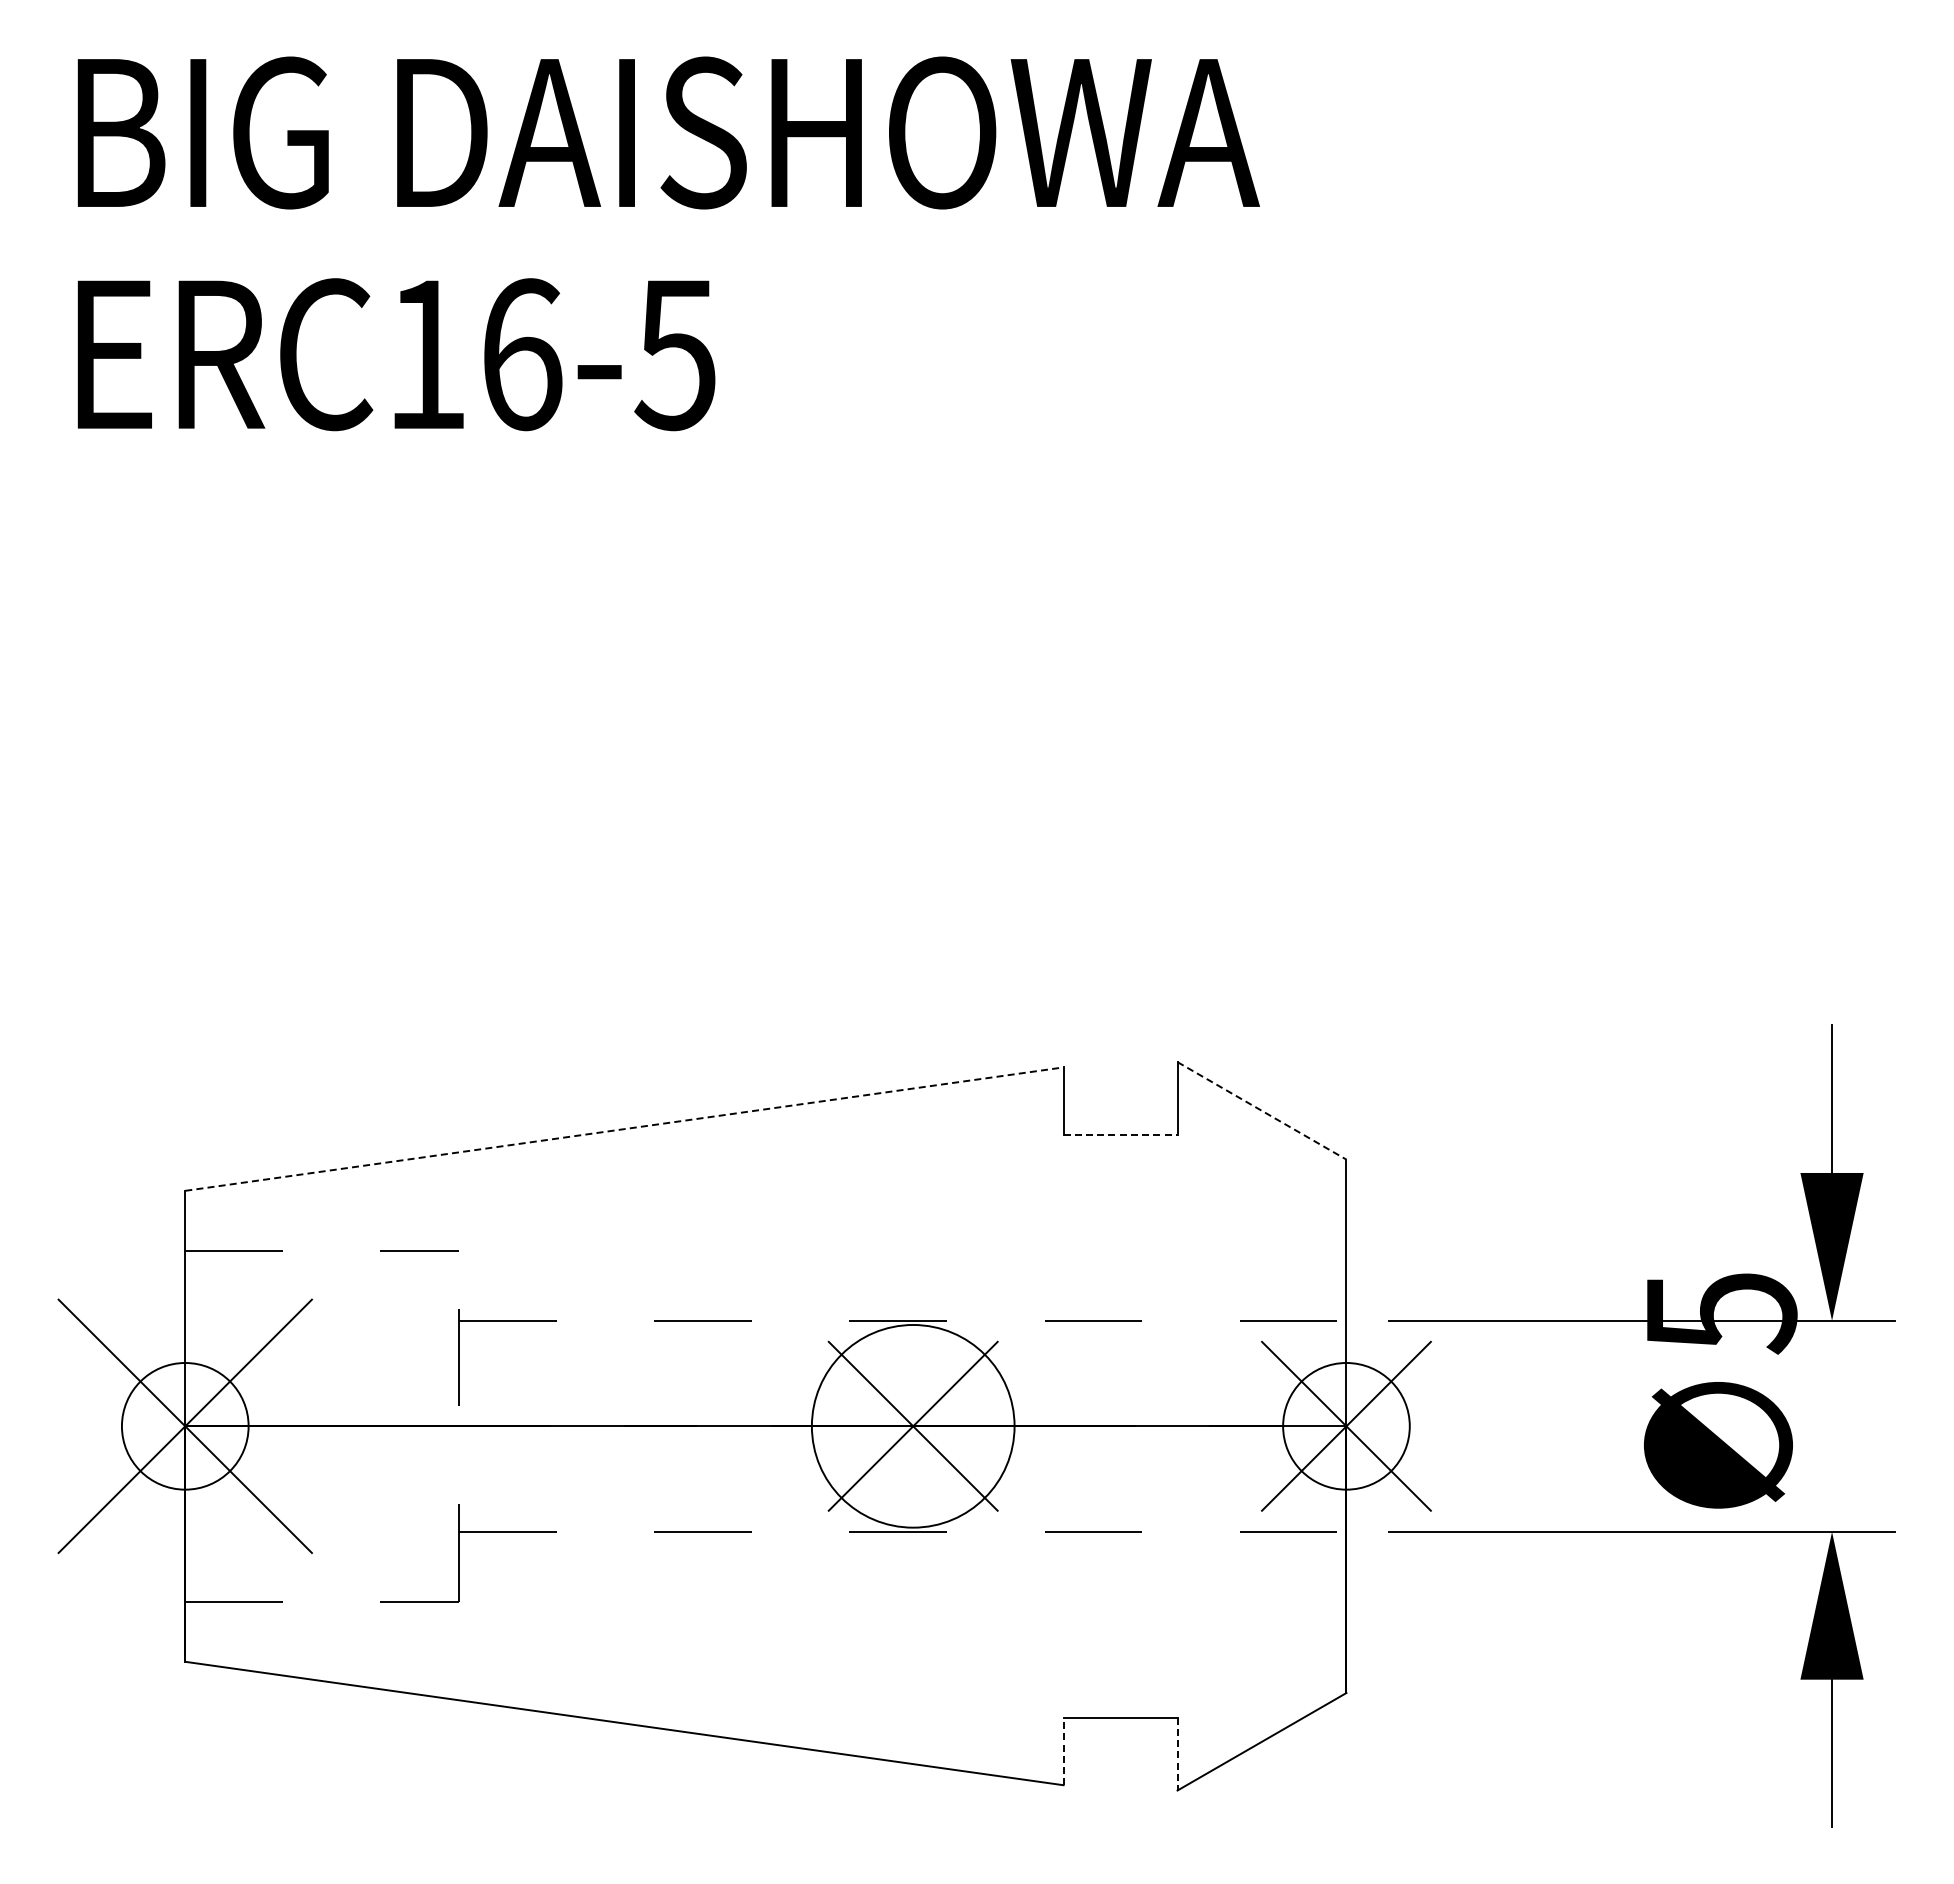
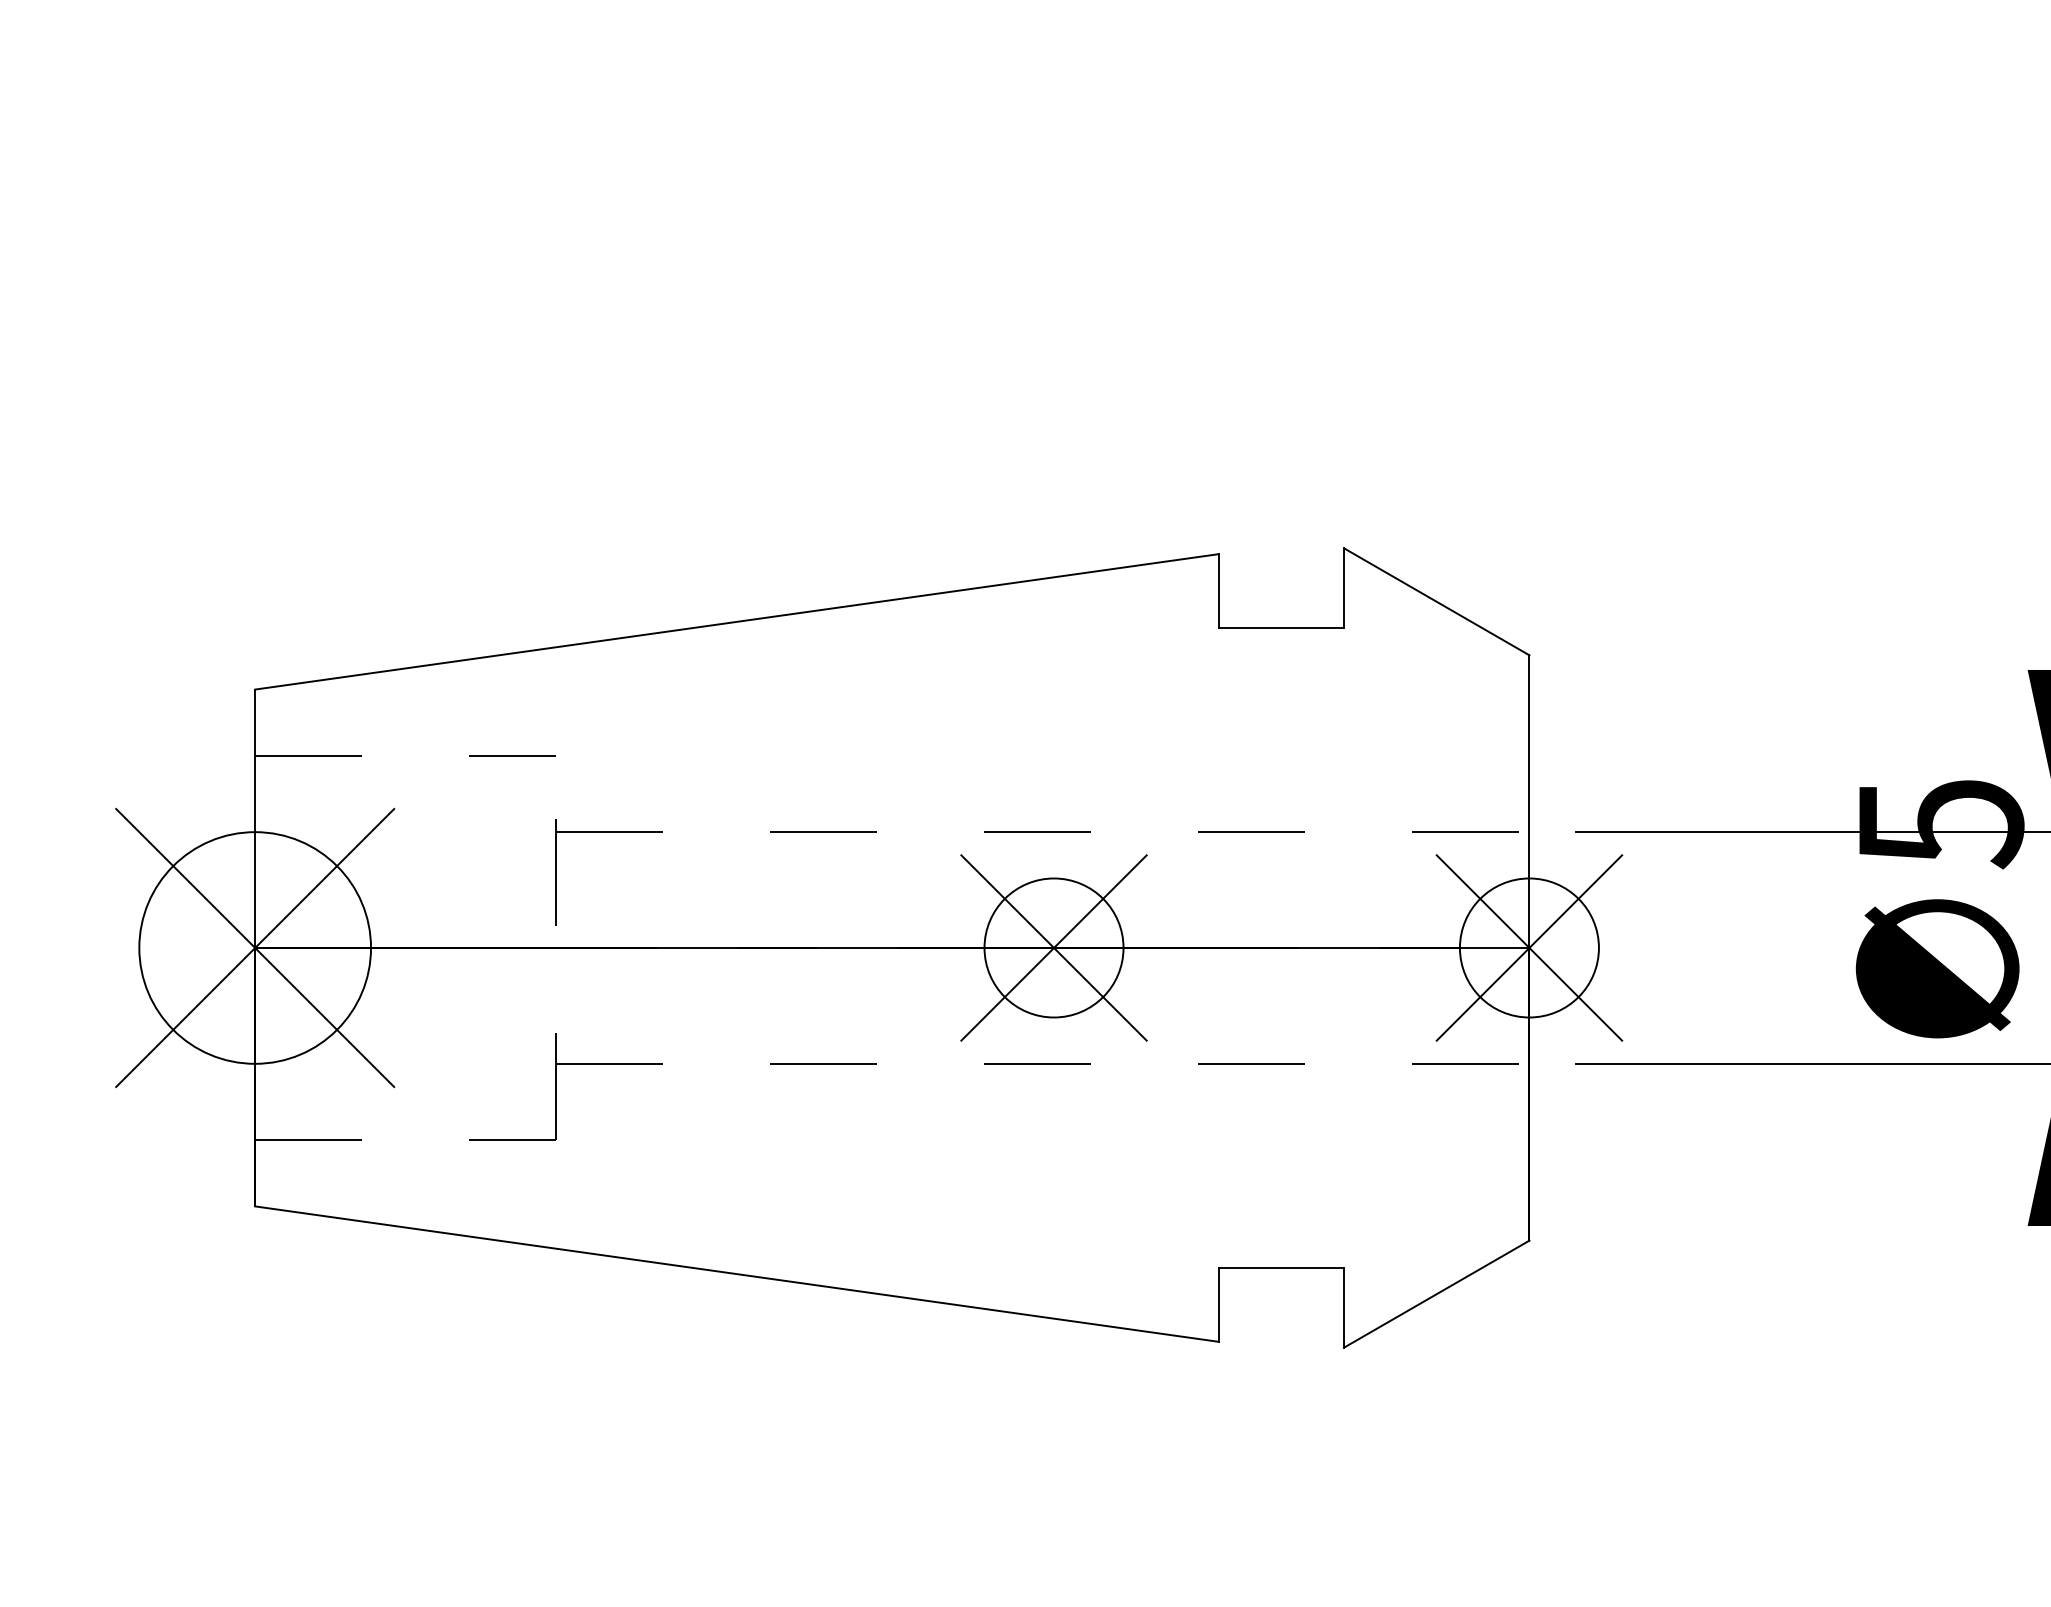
line: (1262, 1110) -> (1437, 601), dashed -> solid
line: (624, 1129) -> (737, 622), dashed -> solid
line: (1121, 1134) -> (1282, 627), dashed -> solid
circle: (184, 1425) -> (254, 947), size x1.67
circle: (912, 1425) -> (1053, 947), size x0.62
line: (1063, 1751) -> (1218, 1304), dashed -> solid
line: (1177, 1754) -> (1344, 1308), dashed -> solid

